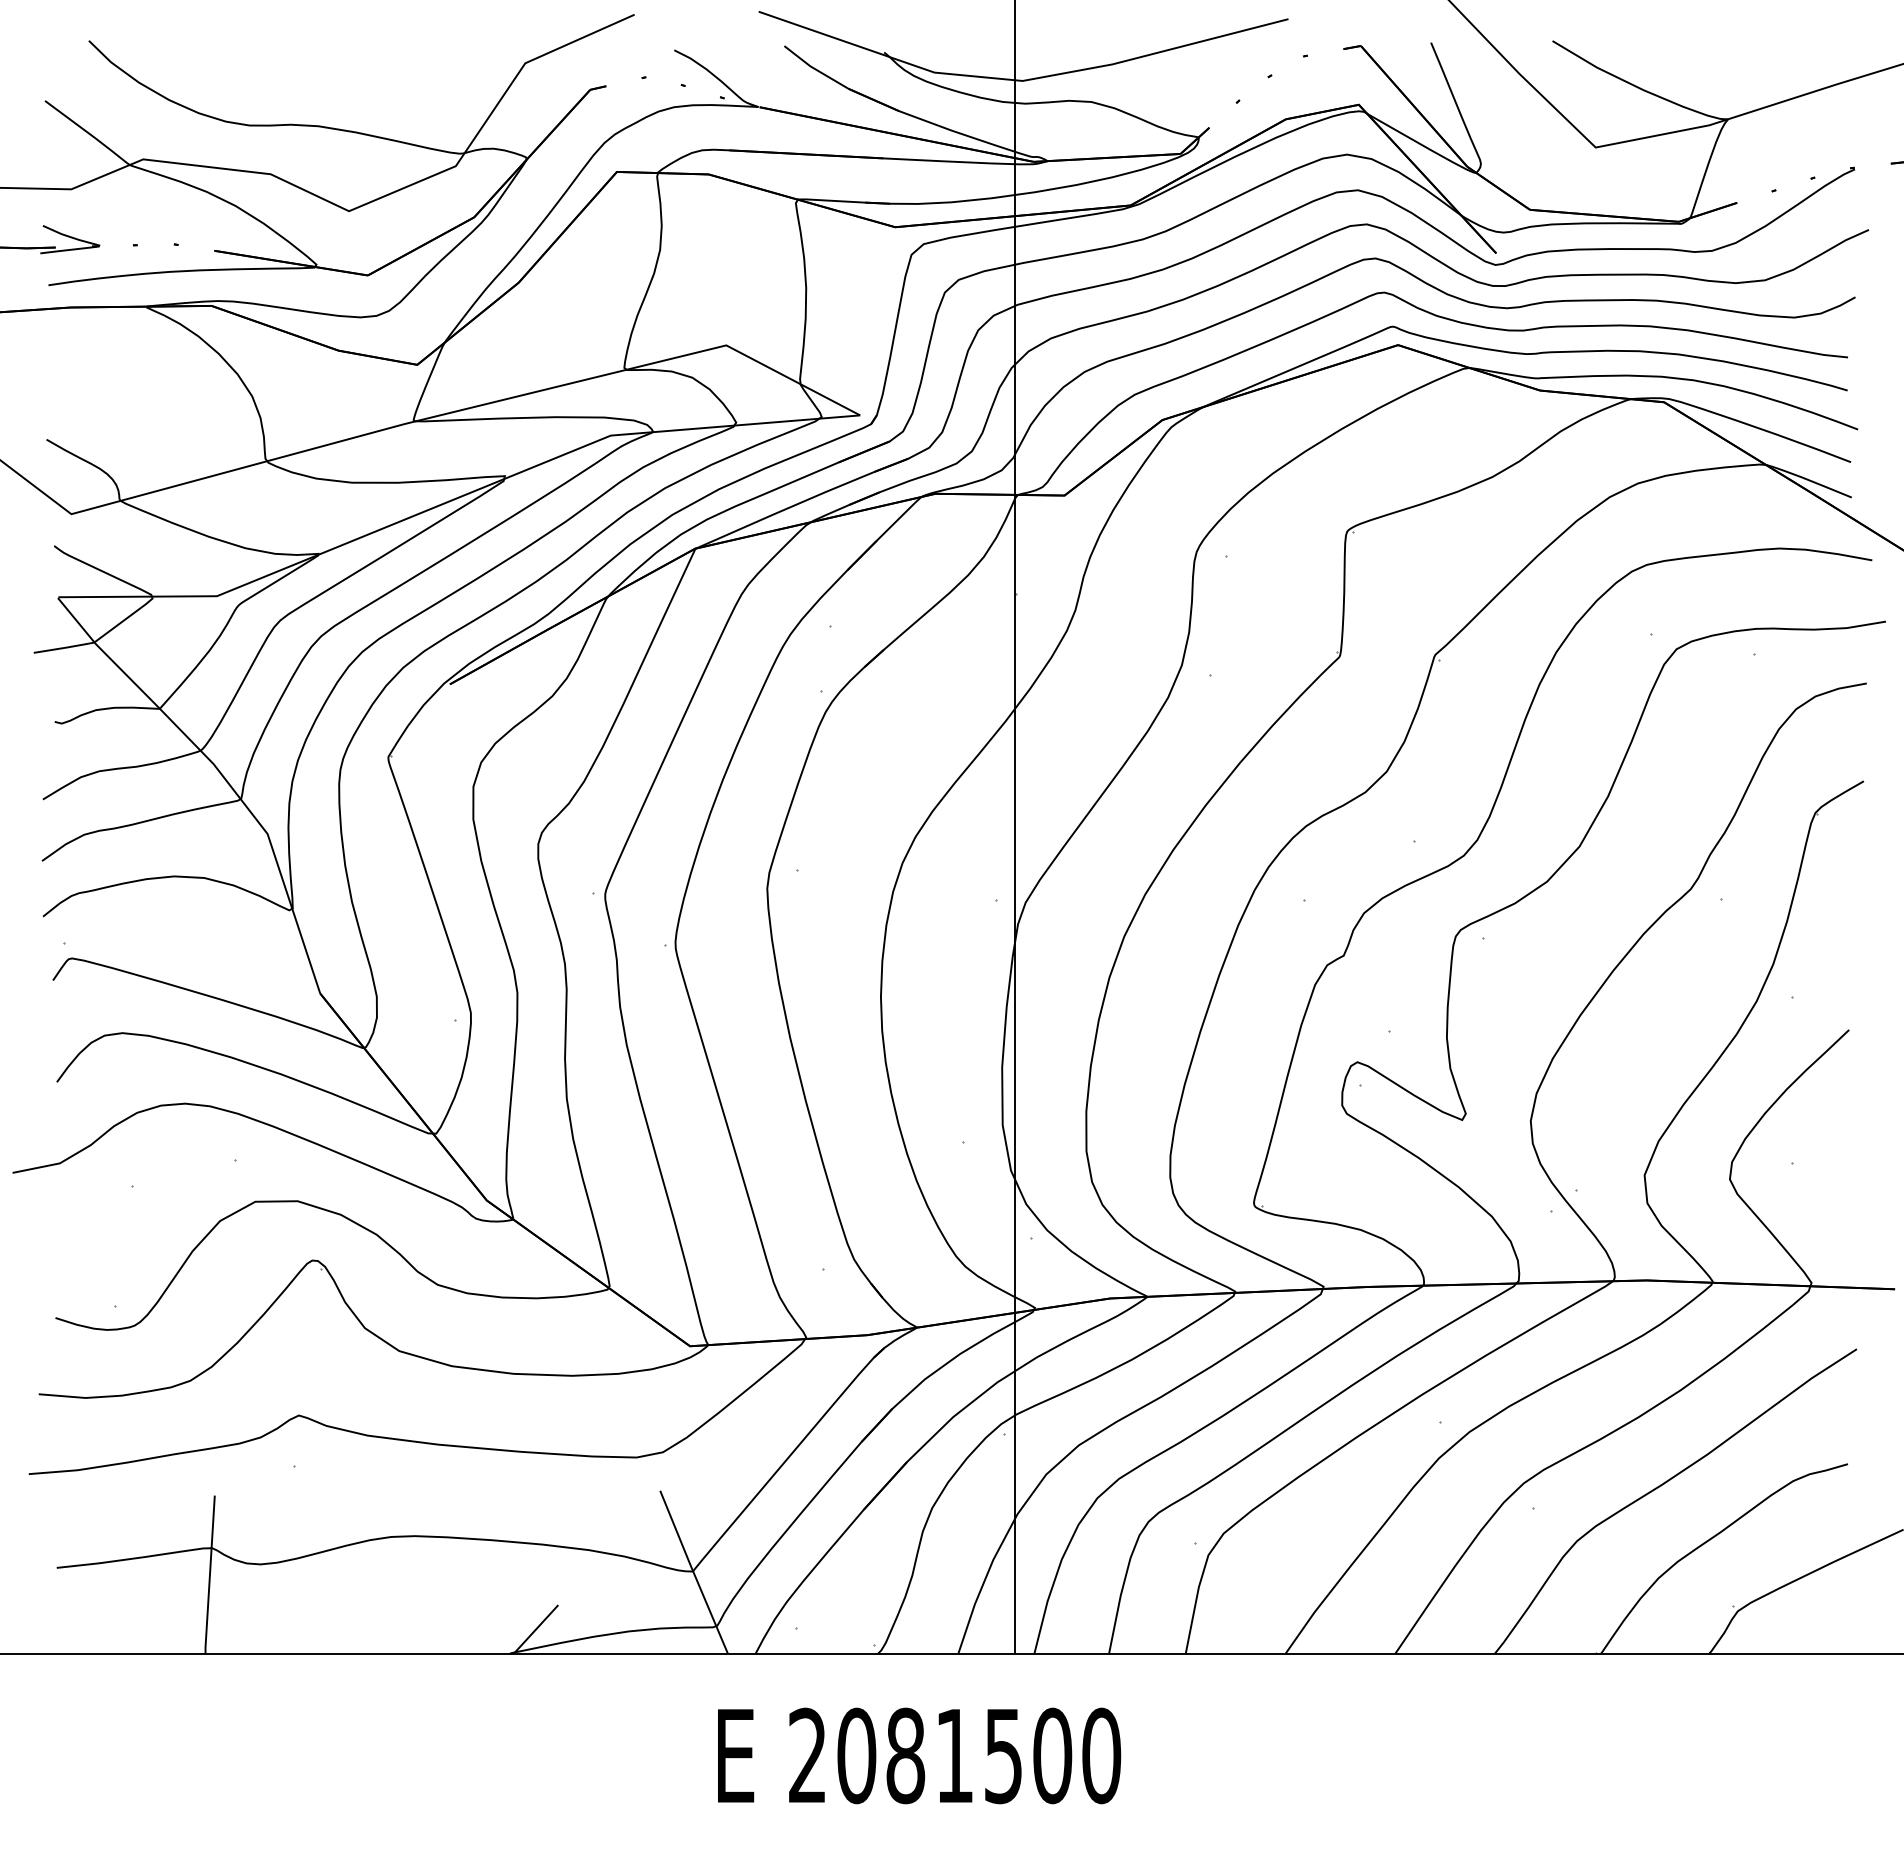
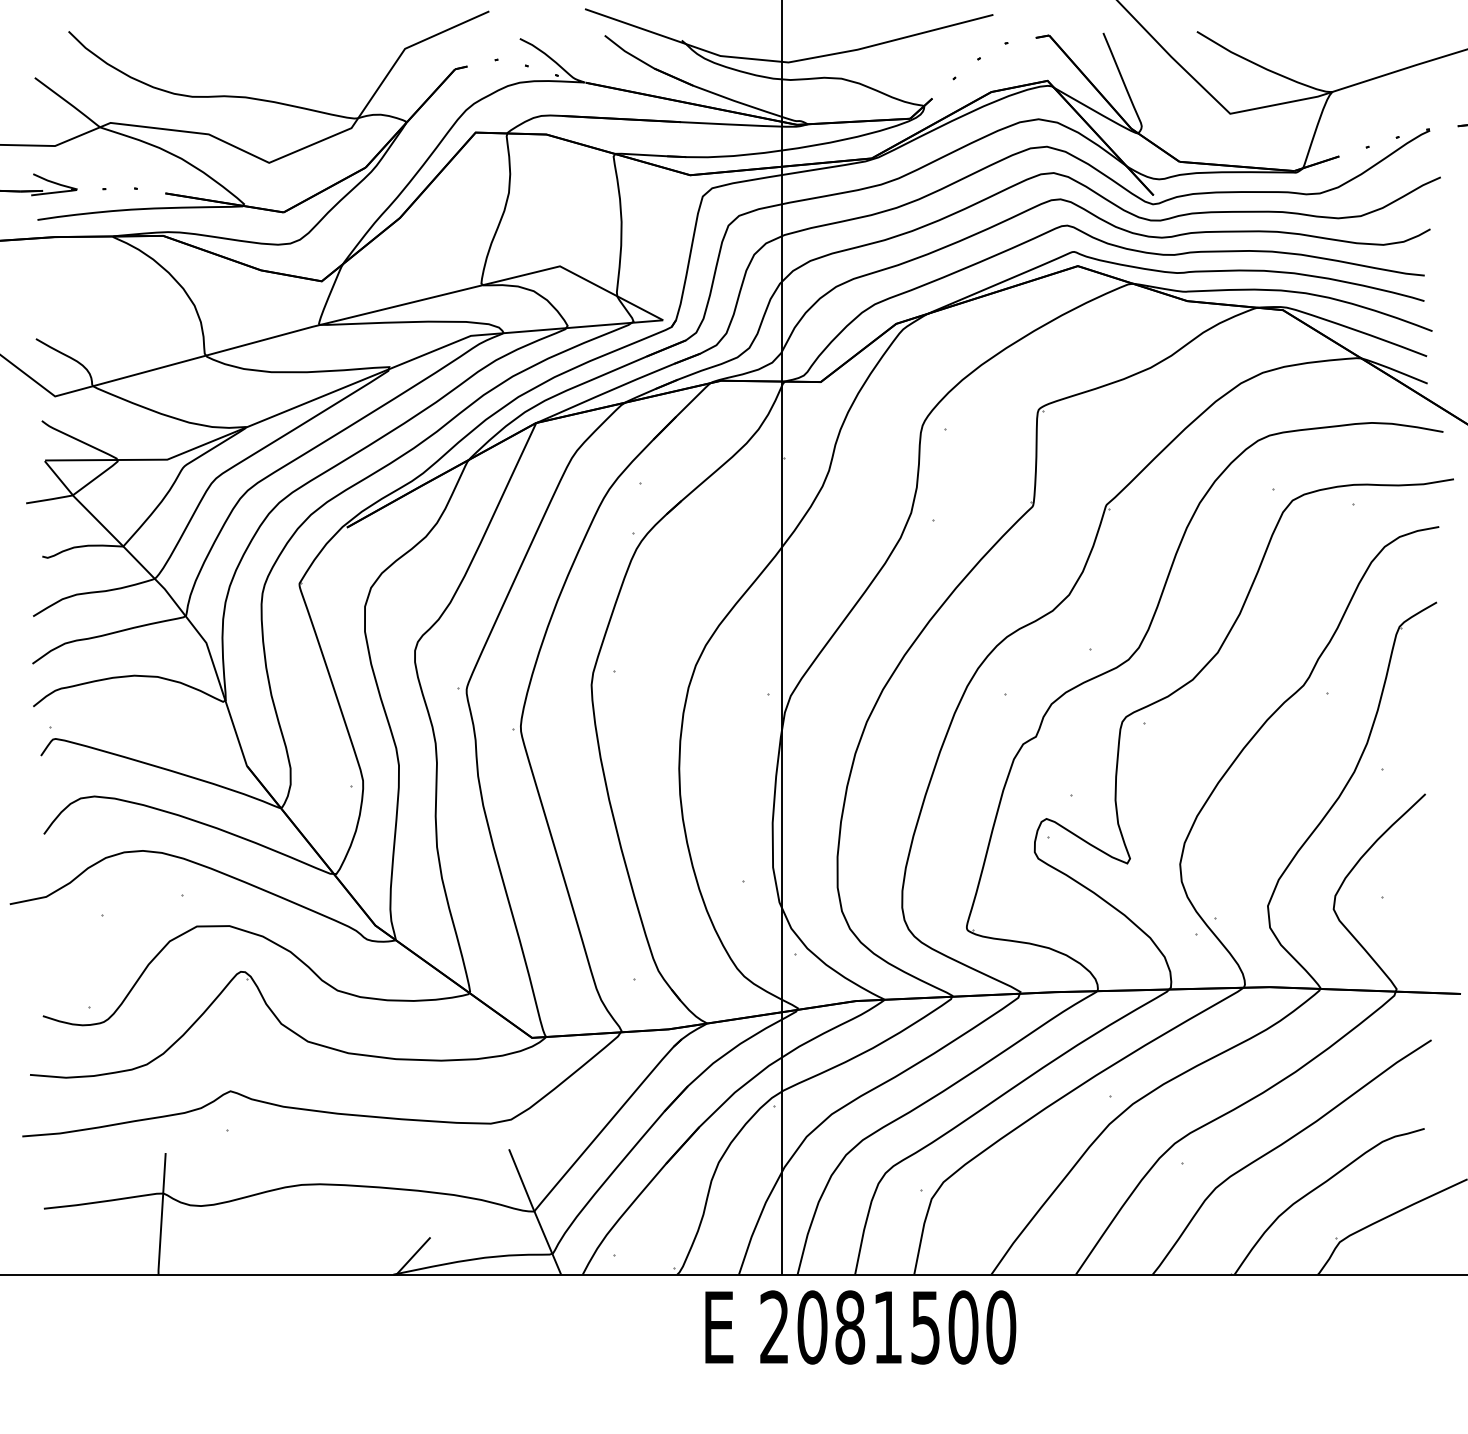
text: (919, 1755) -> (860, 1327), moved

